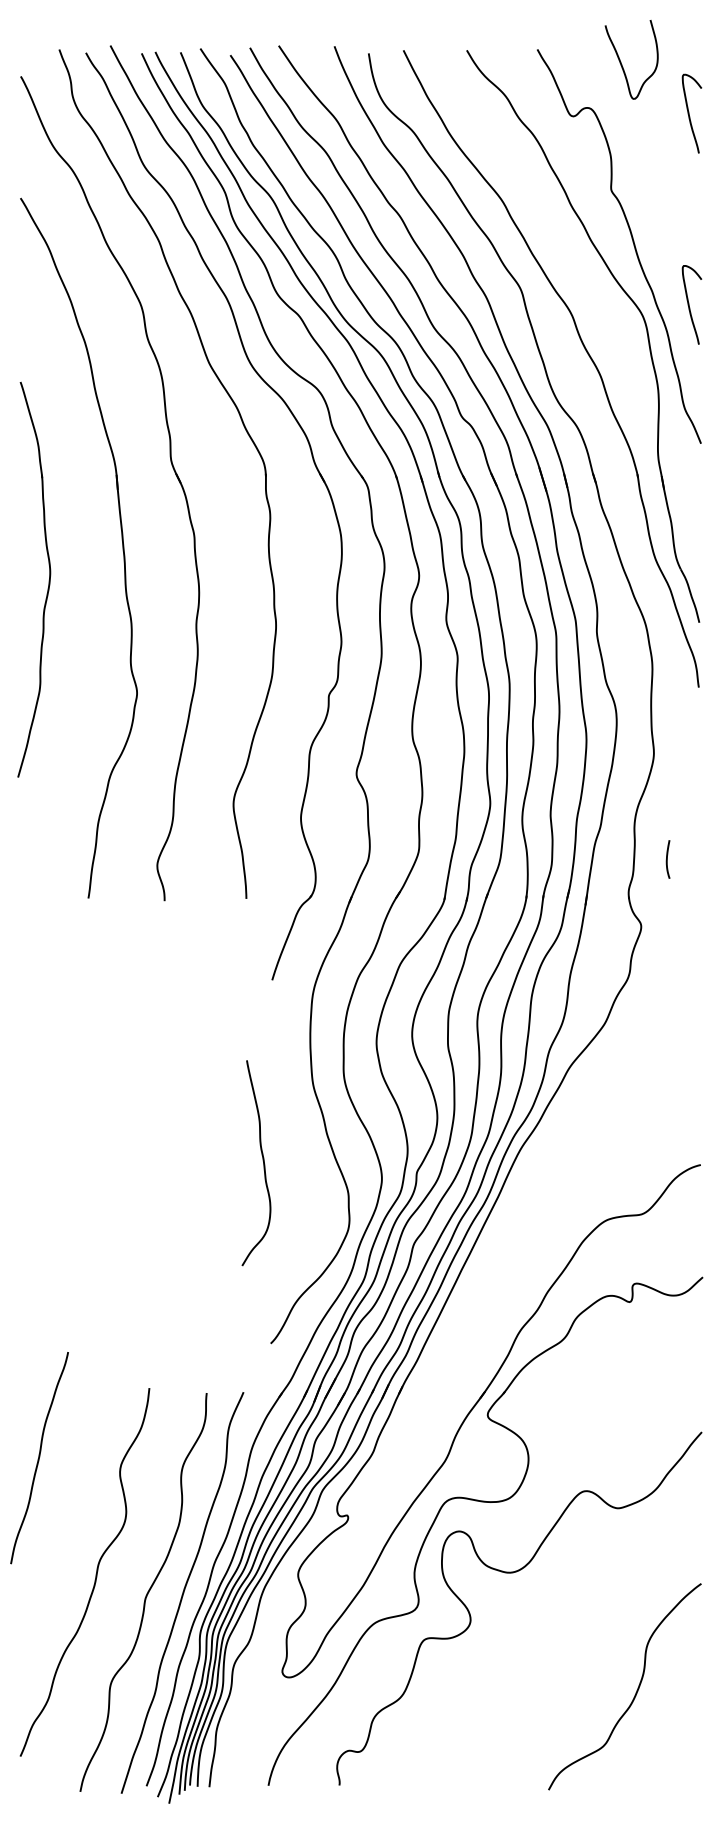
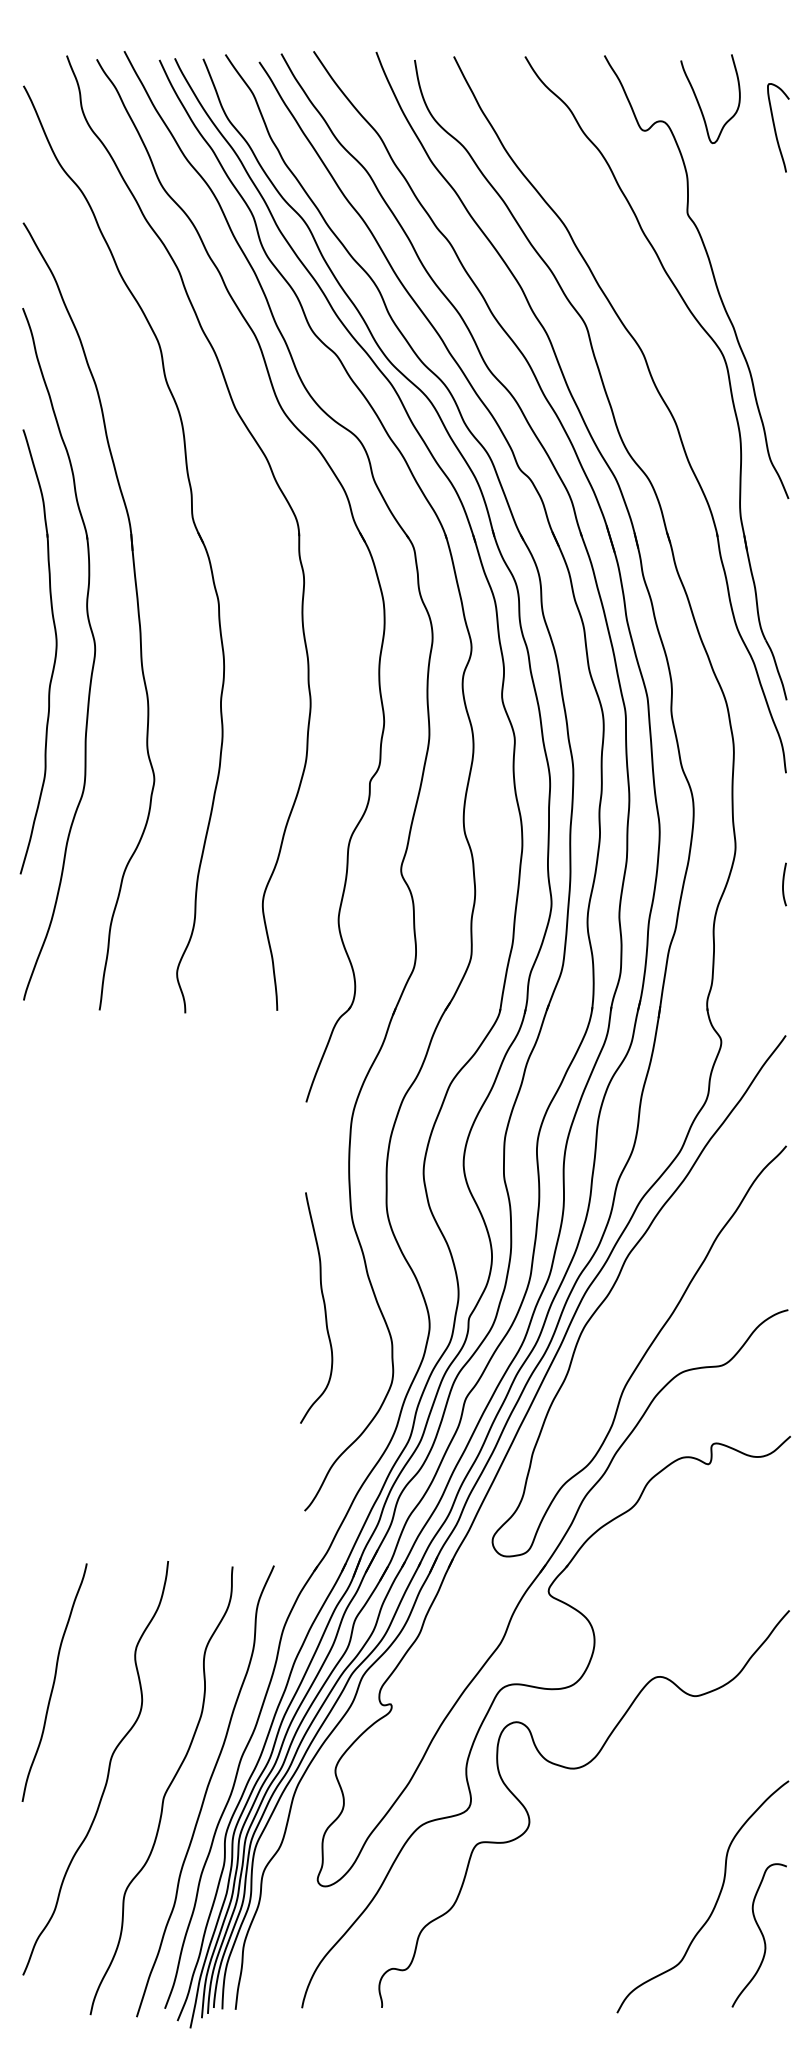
curve: (622, 65) -> (700, 105), moved
curve: (689, 304) -> (775, 342), removed
part: (83, 583) -> (93, 656), added
curve: (667, 859) -> (783, 884), moved
curve: (547, 1142) -> (615, 1284), added
curve: (262, 1160) -> (323, 1305), moved
curve: (39, 1457) -> (54, 1682), moved
curve: (676, 1719) -> (760, 1933), added

